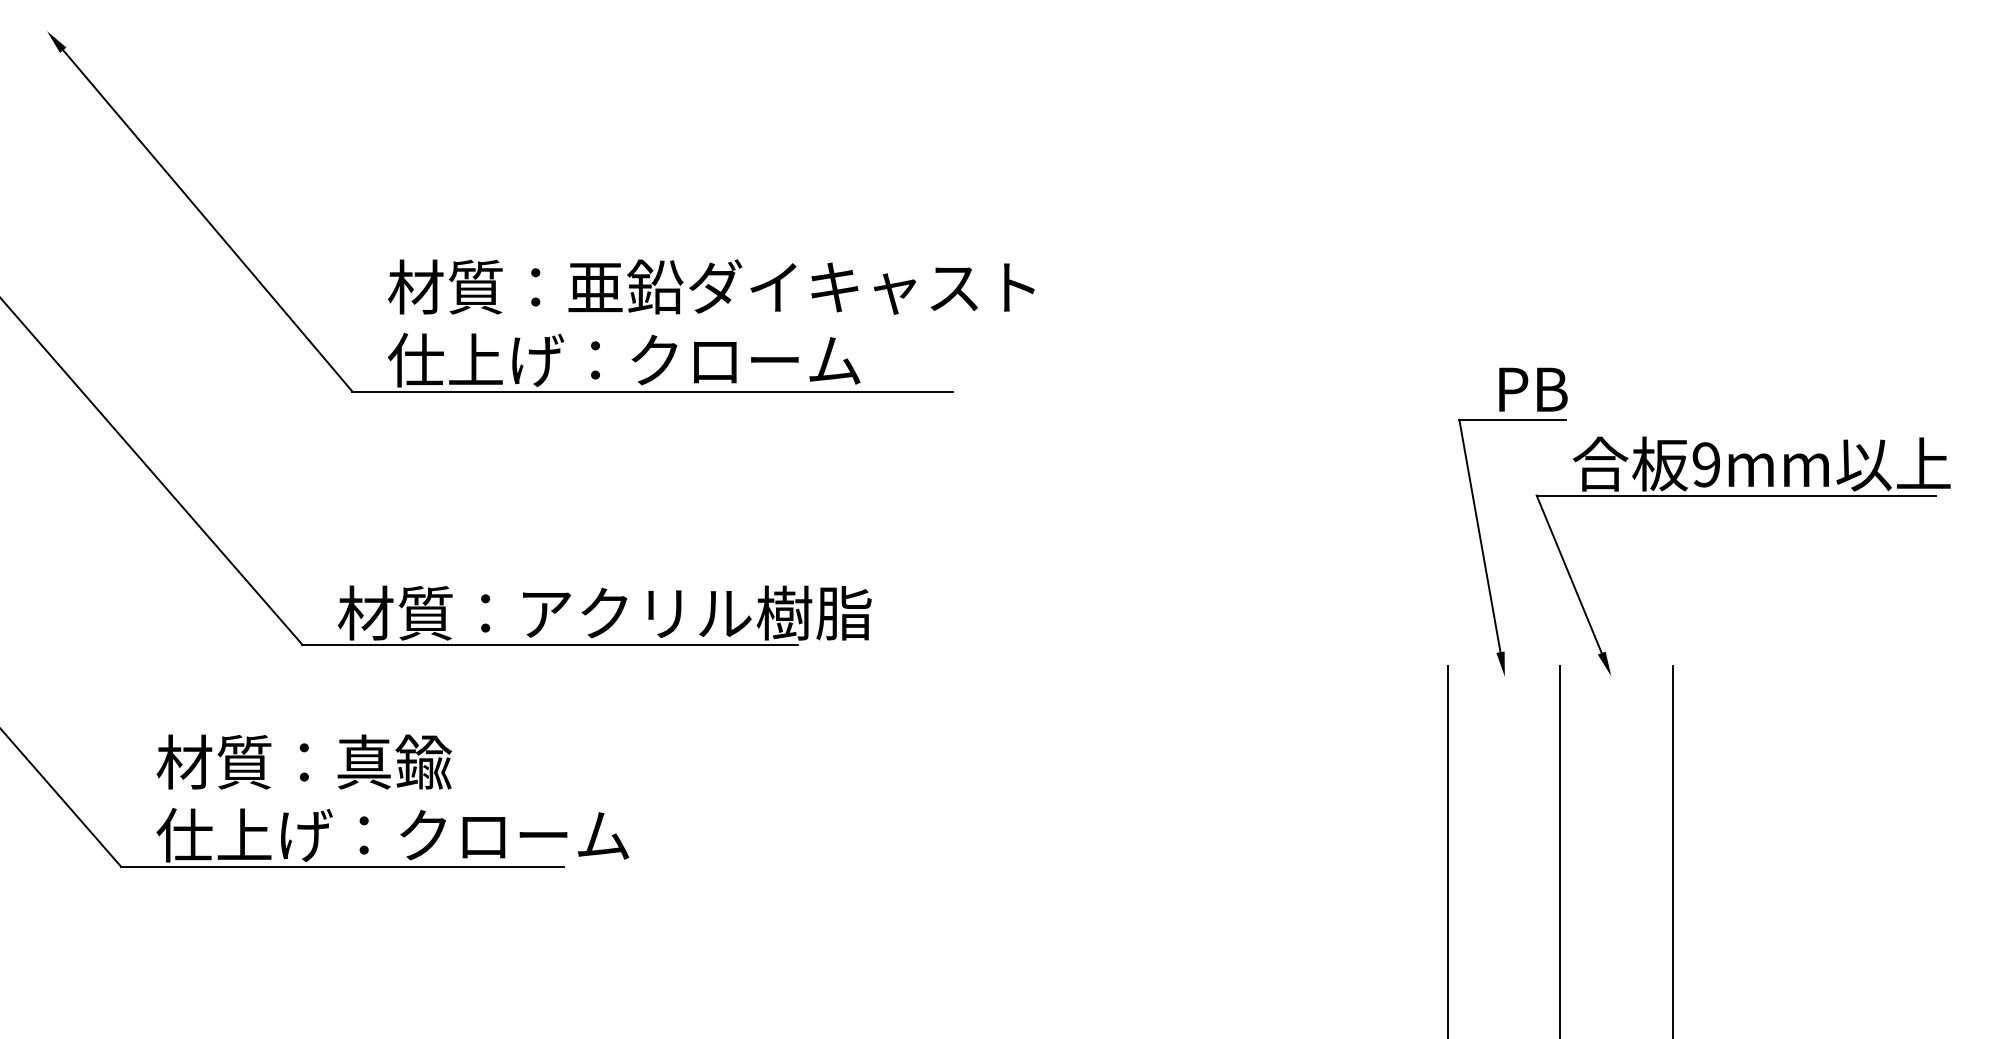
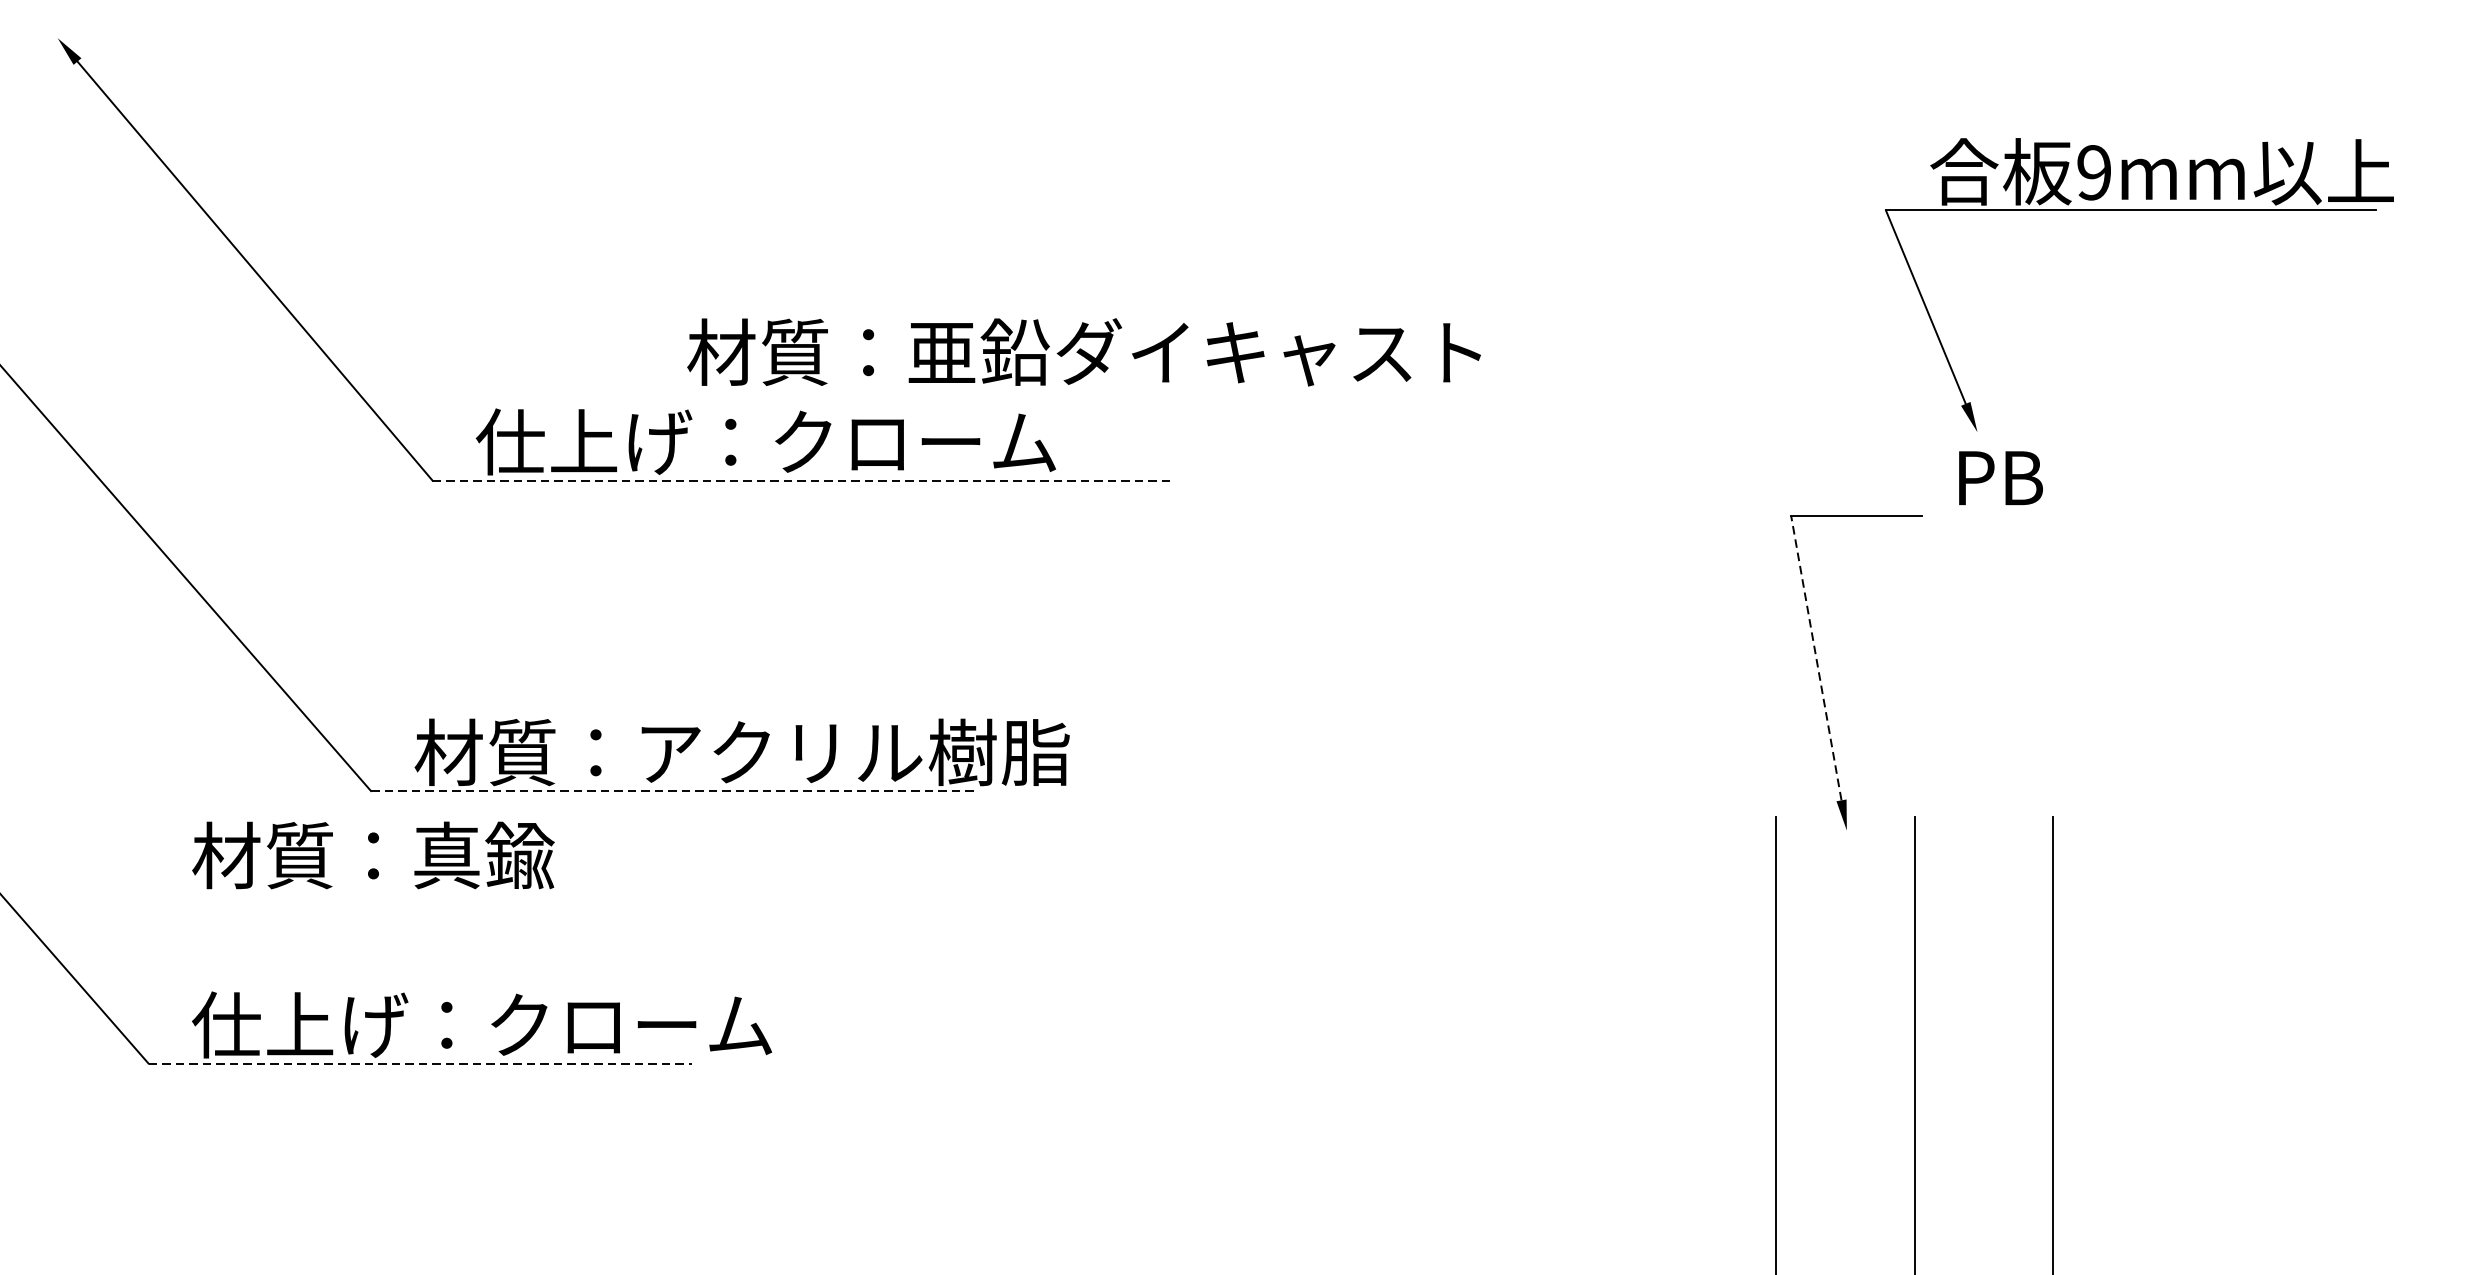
text: (711, 286) -> (1084, 351), moved
text: (1533, 389) -> (2001, 477), moved
line: (653, 391) -> (801, 480), solid -> dashed
part: (1742, 496) -> (2138, 211), moved
line: (1479, 536) -> (1815, 658), solid -> dashed
line: (550, 644) -> (675, 790), solid -> dashed
text: (304, 761) -> (373, 854), moved
line: (343, 866) -> (421, 1063), solid -> dashed

